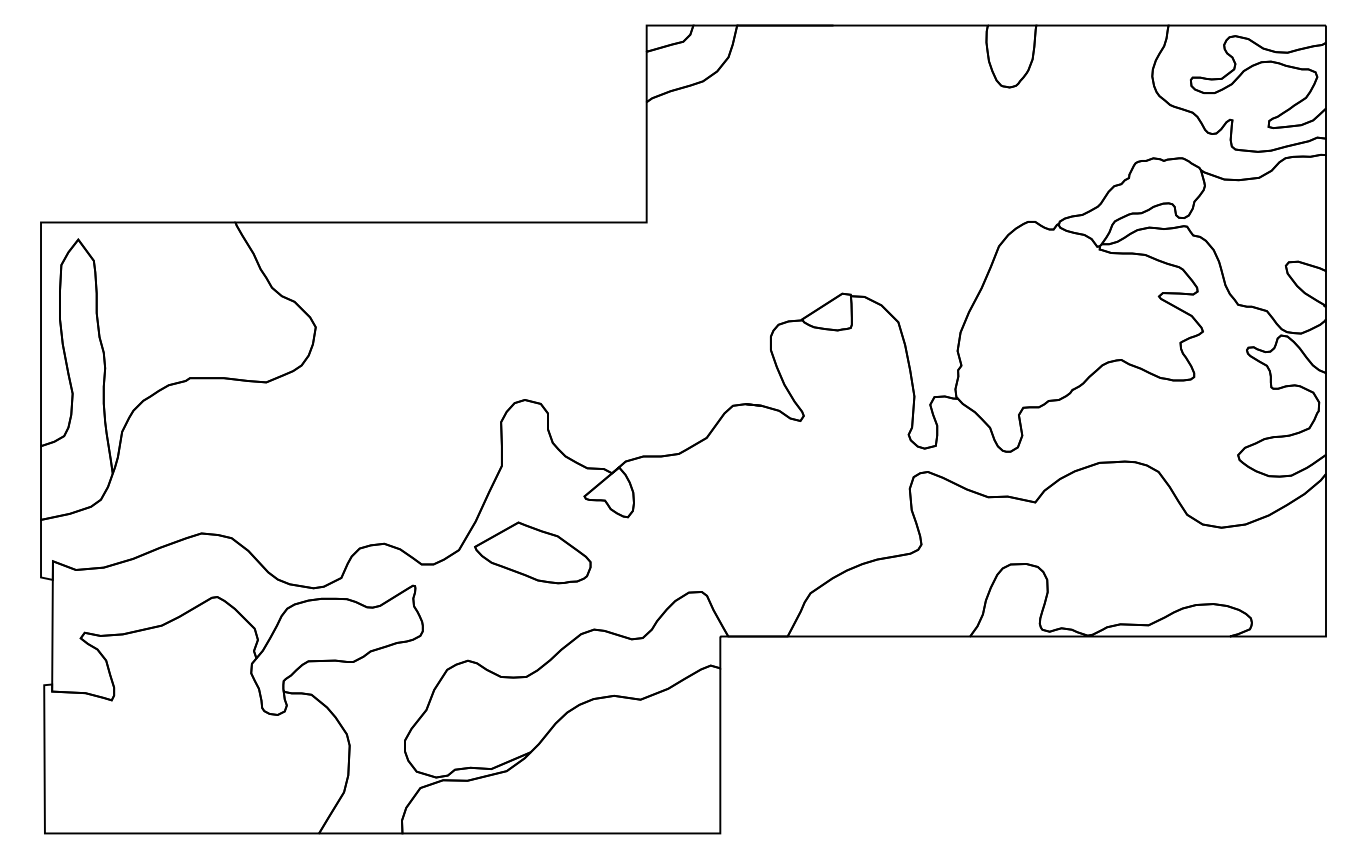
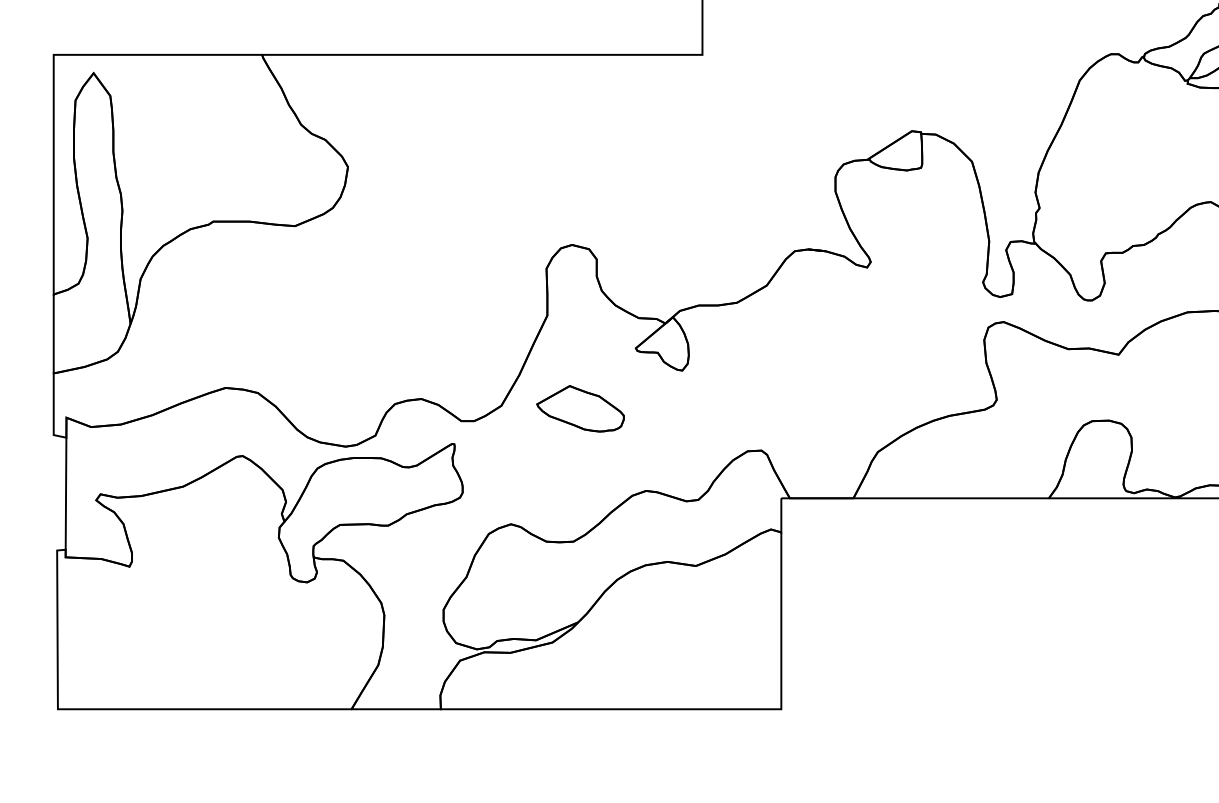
part: (532, 552) -> (580, 408), size x0.7

